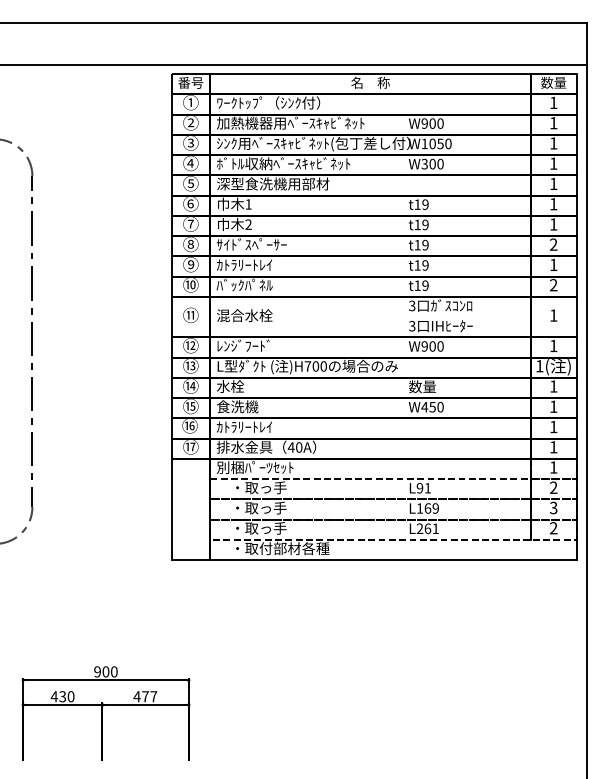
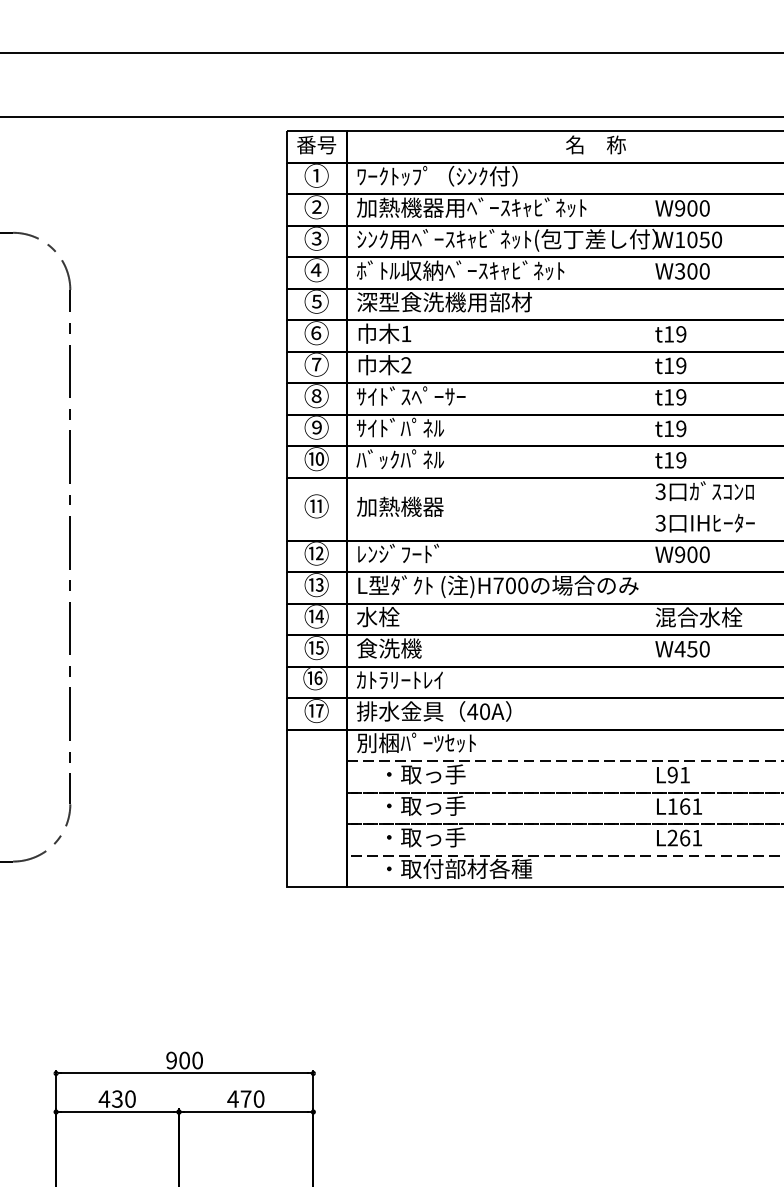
text: (244, 264) -> (399, 427), ｶﾄﾗﾘｰﾄﾚｲ -> ｻｲﾄﾞﾊﾟﾈﾙ
text: (244, 315) -> (399, 506), 混合水栓 -> 加熱機器
text: (436, 386) -> (698, 616), 数量 -> 混合水栓
text: (435, 508) -> (696, 806), L169 -> L161
text: (153, 696) -> (258, 1098), 477 -> 470

